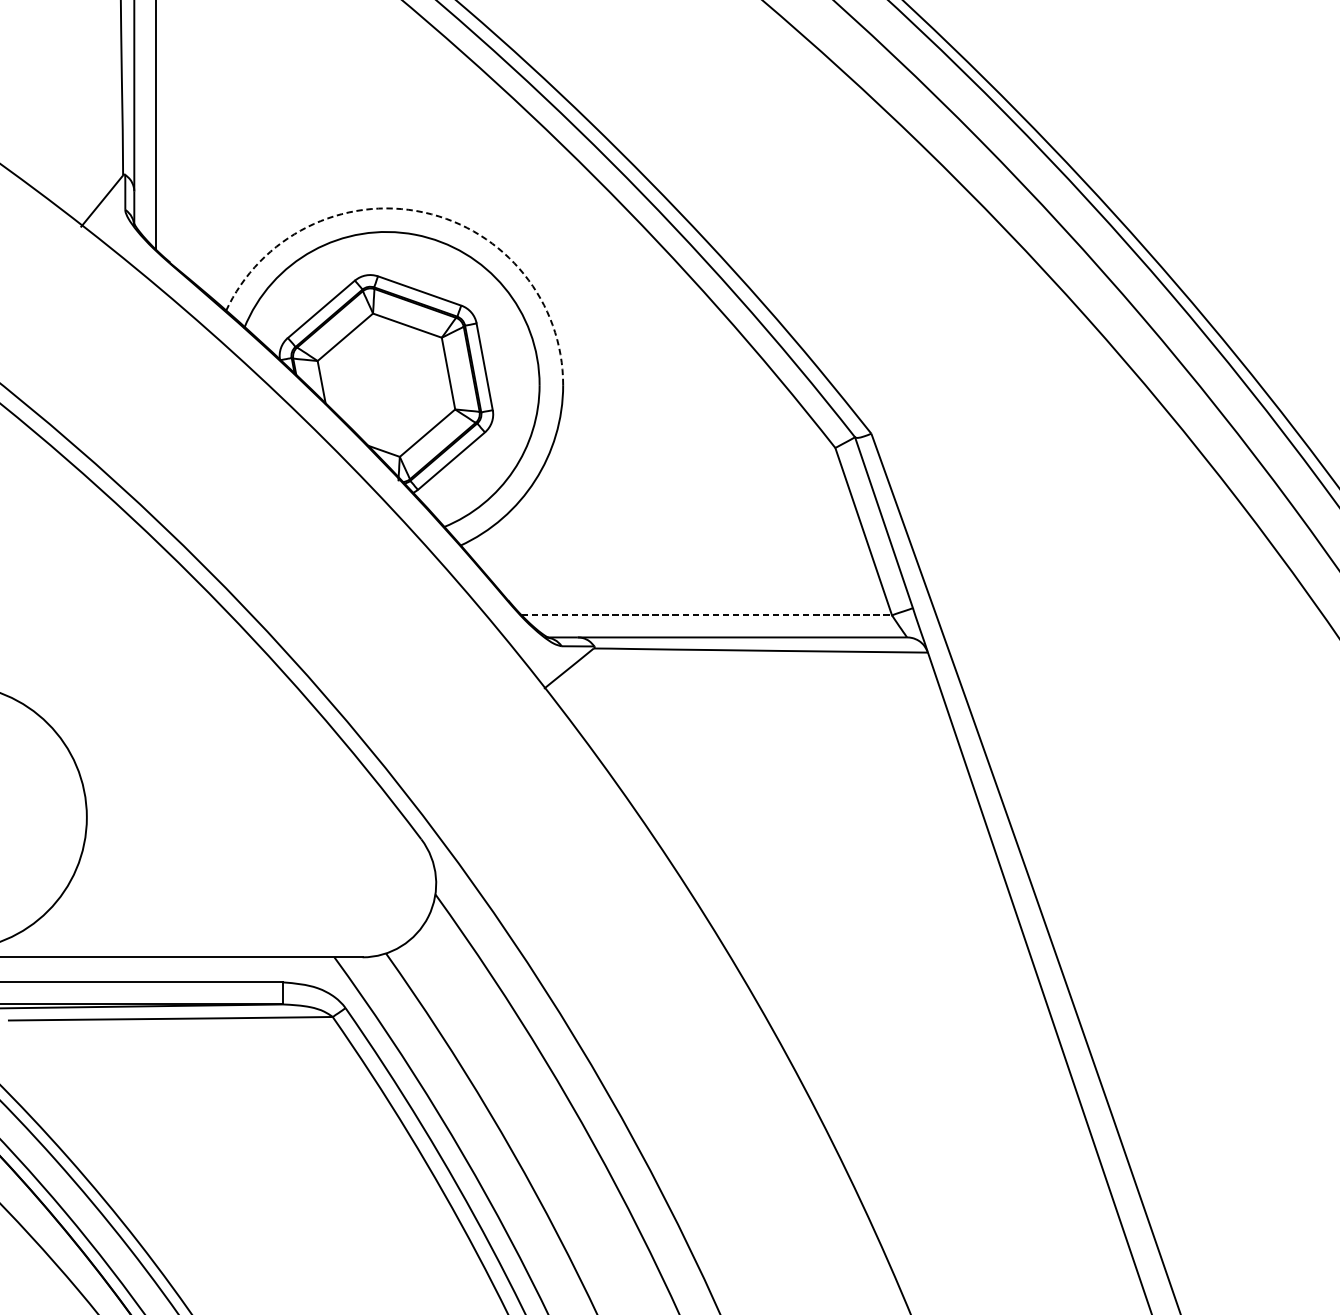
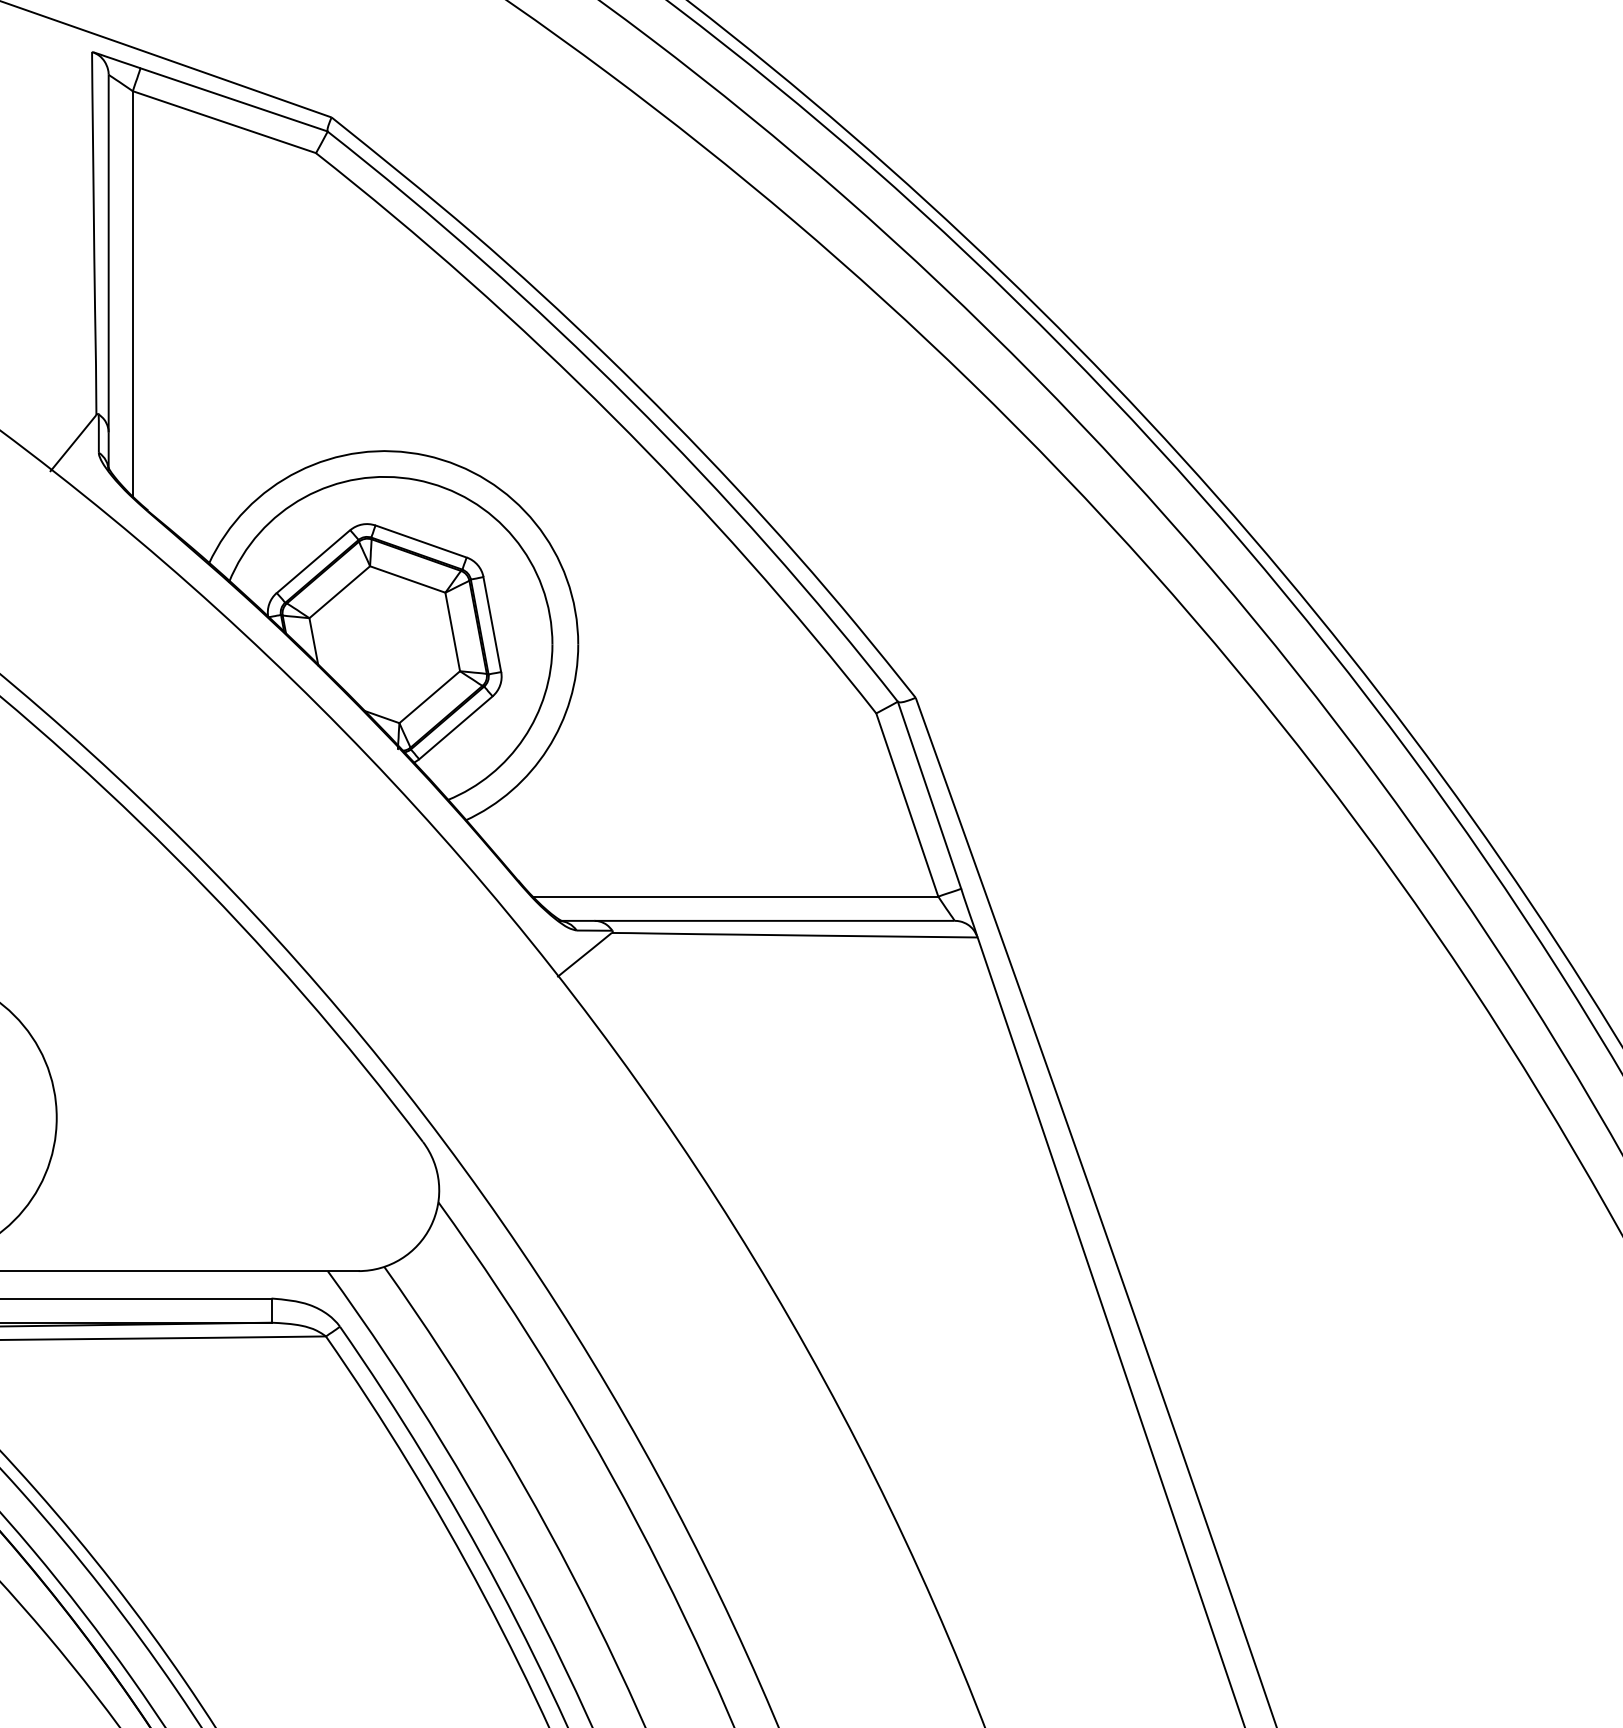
arc: (423, 212) -> (425, 455), dashed -> solid
line: (706, 615) -> (735, 896), dashed -> solid

